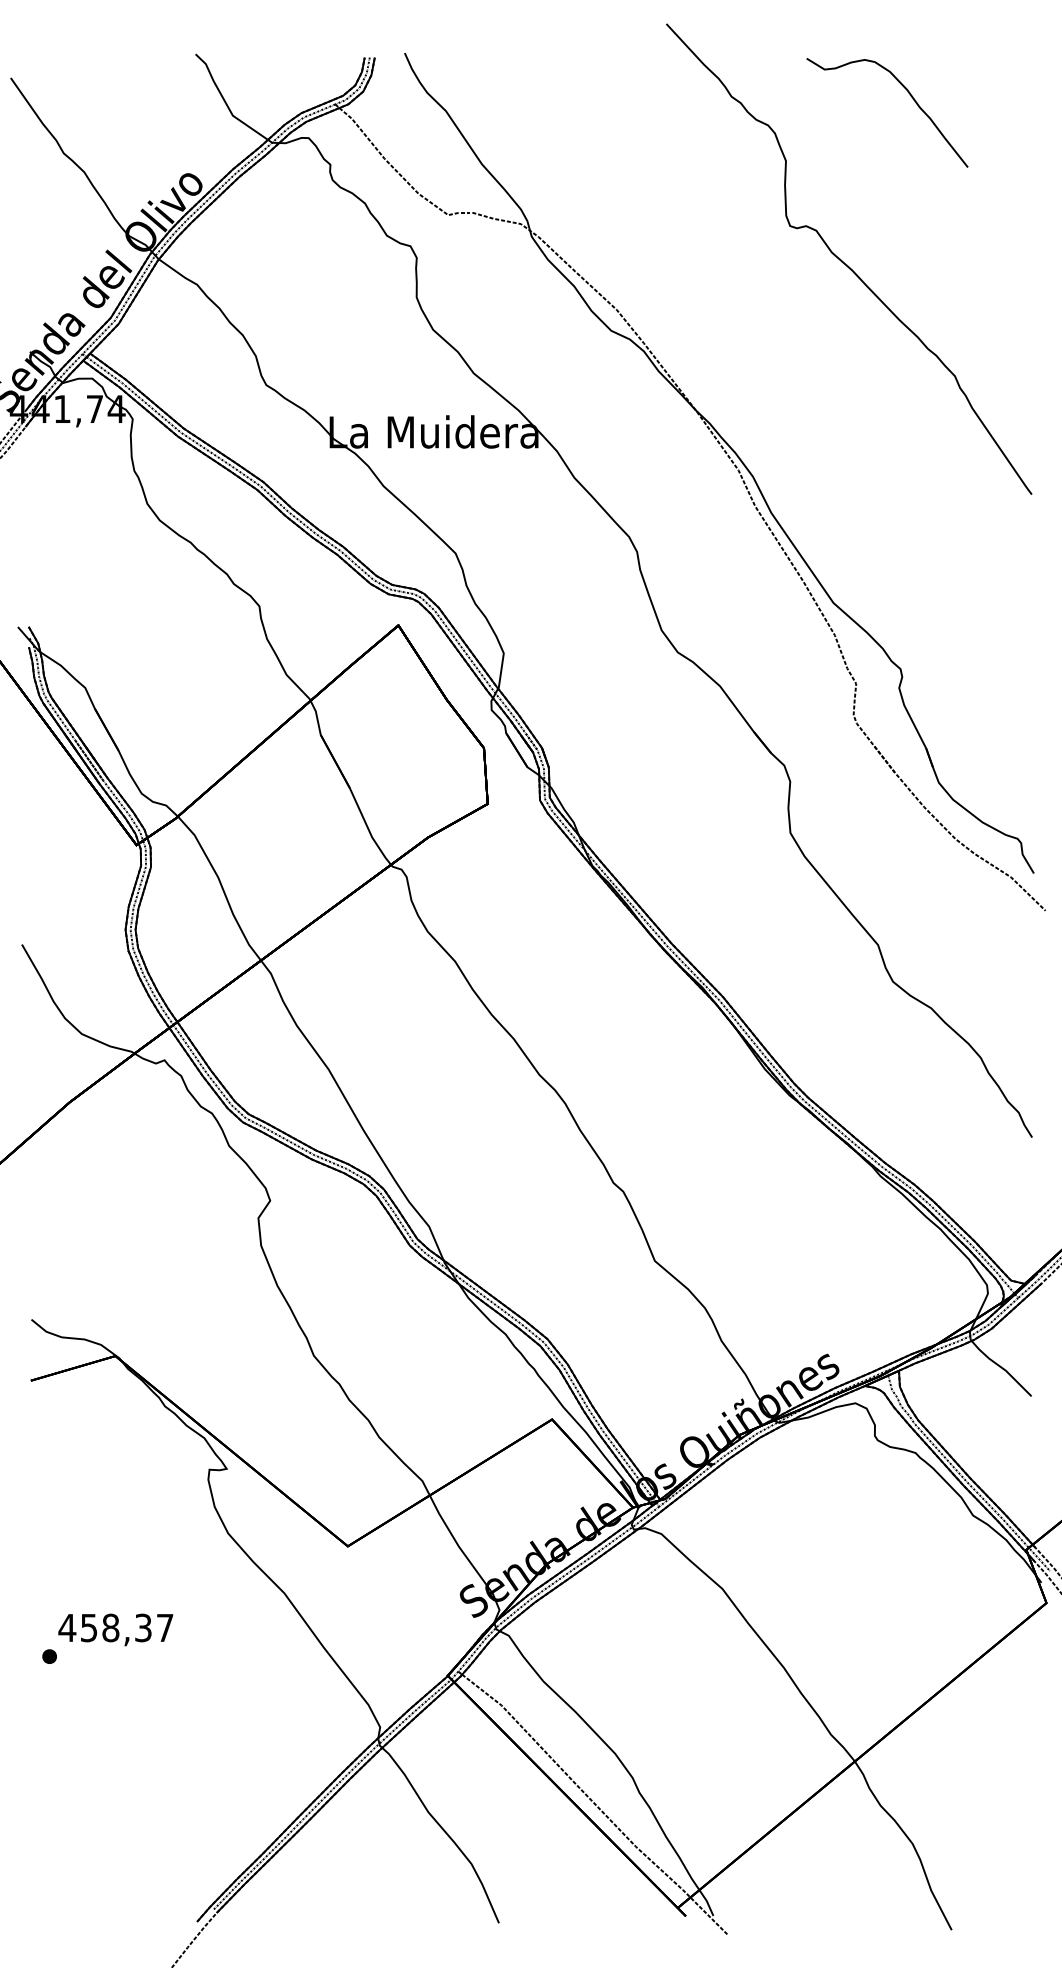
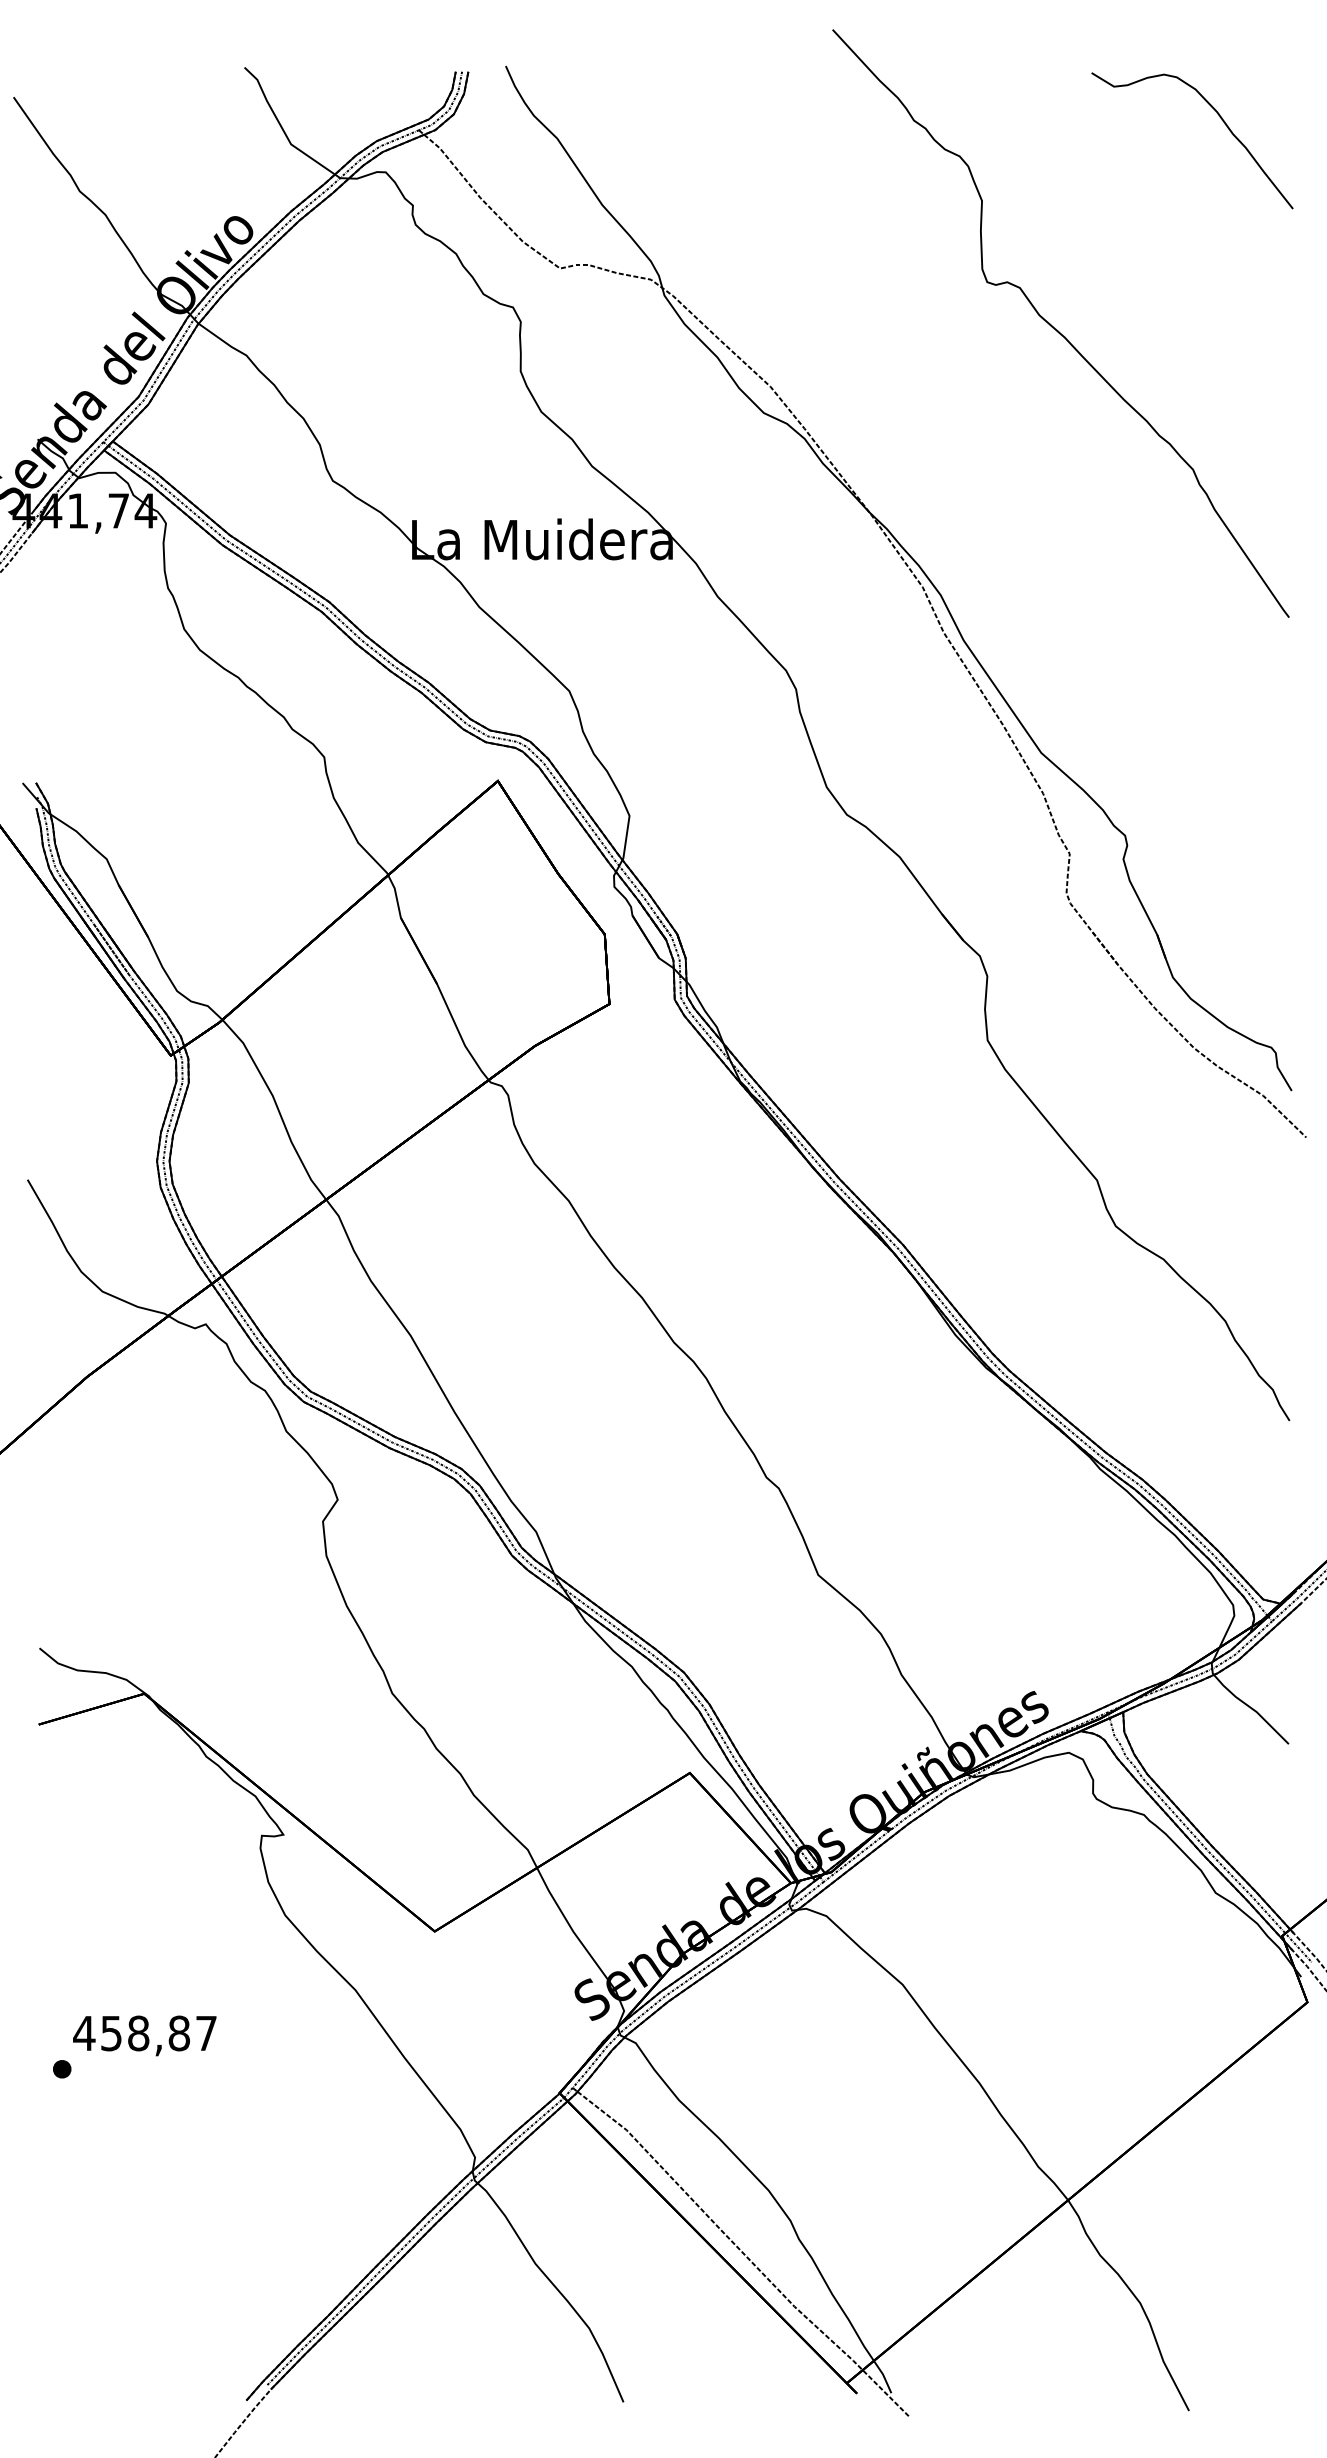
curve: (910, 96) -> (1221, 120), moved
text: (143, 1627) -> (179, 2032), 458,37 -> 458,87

